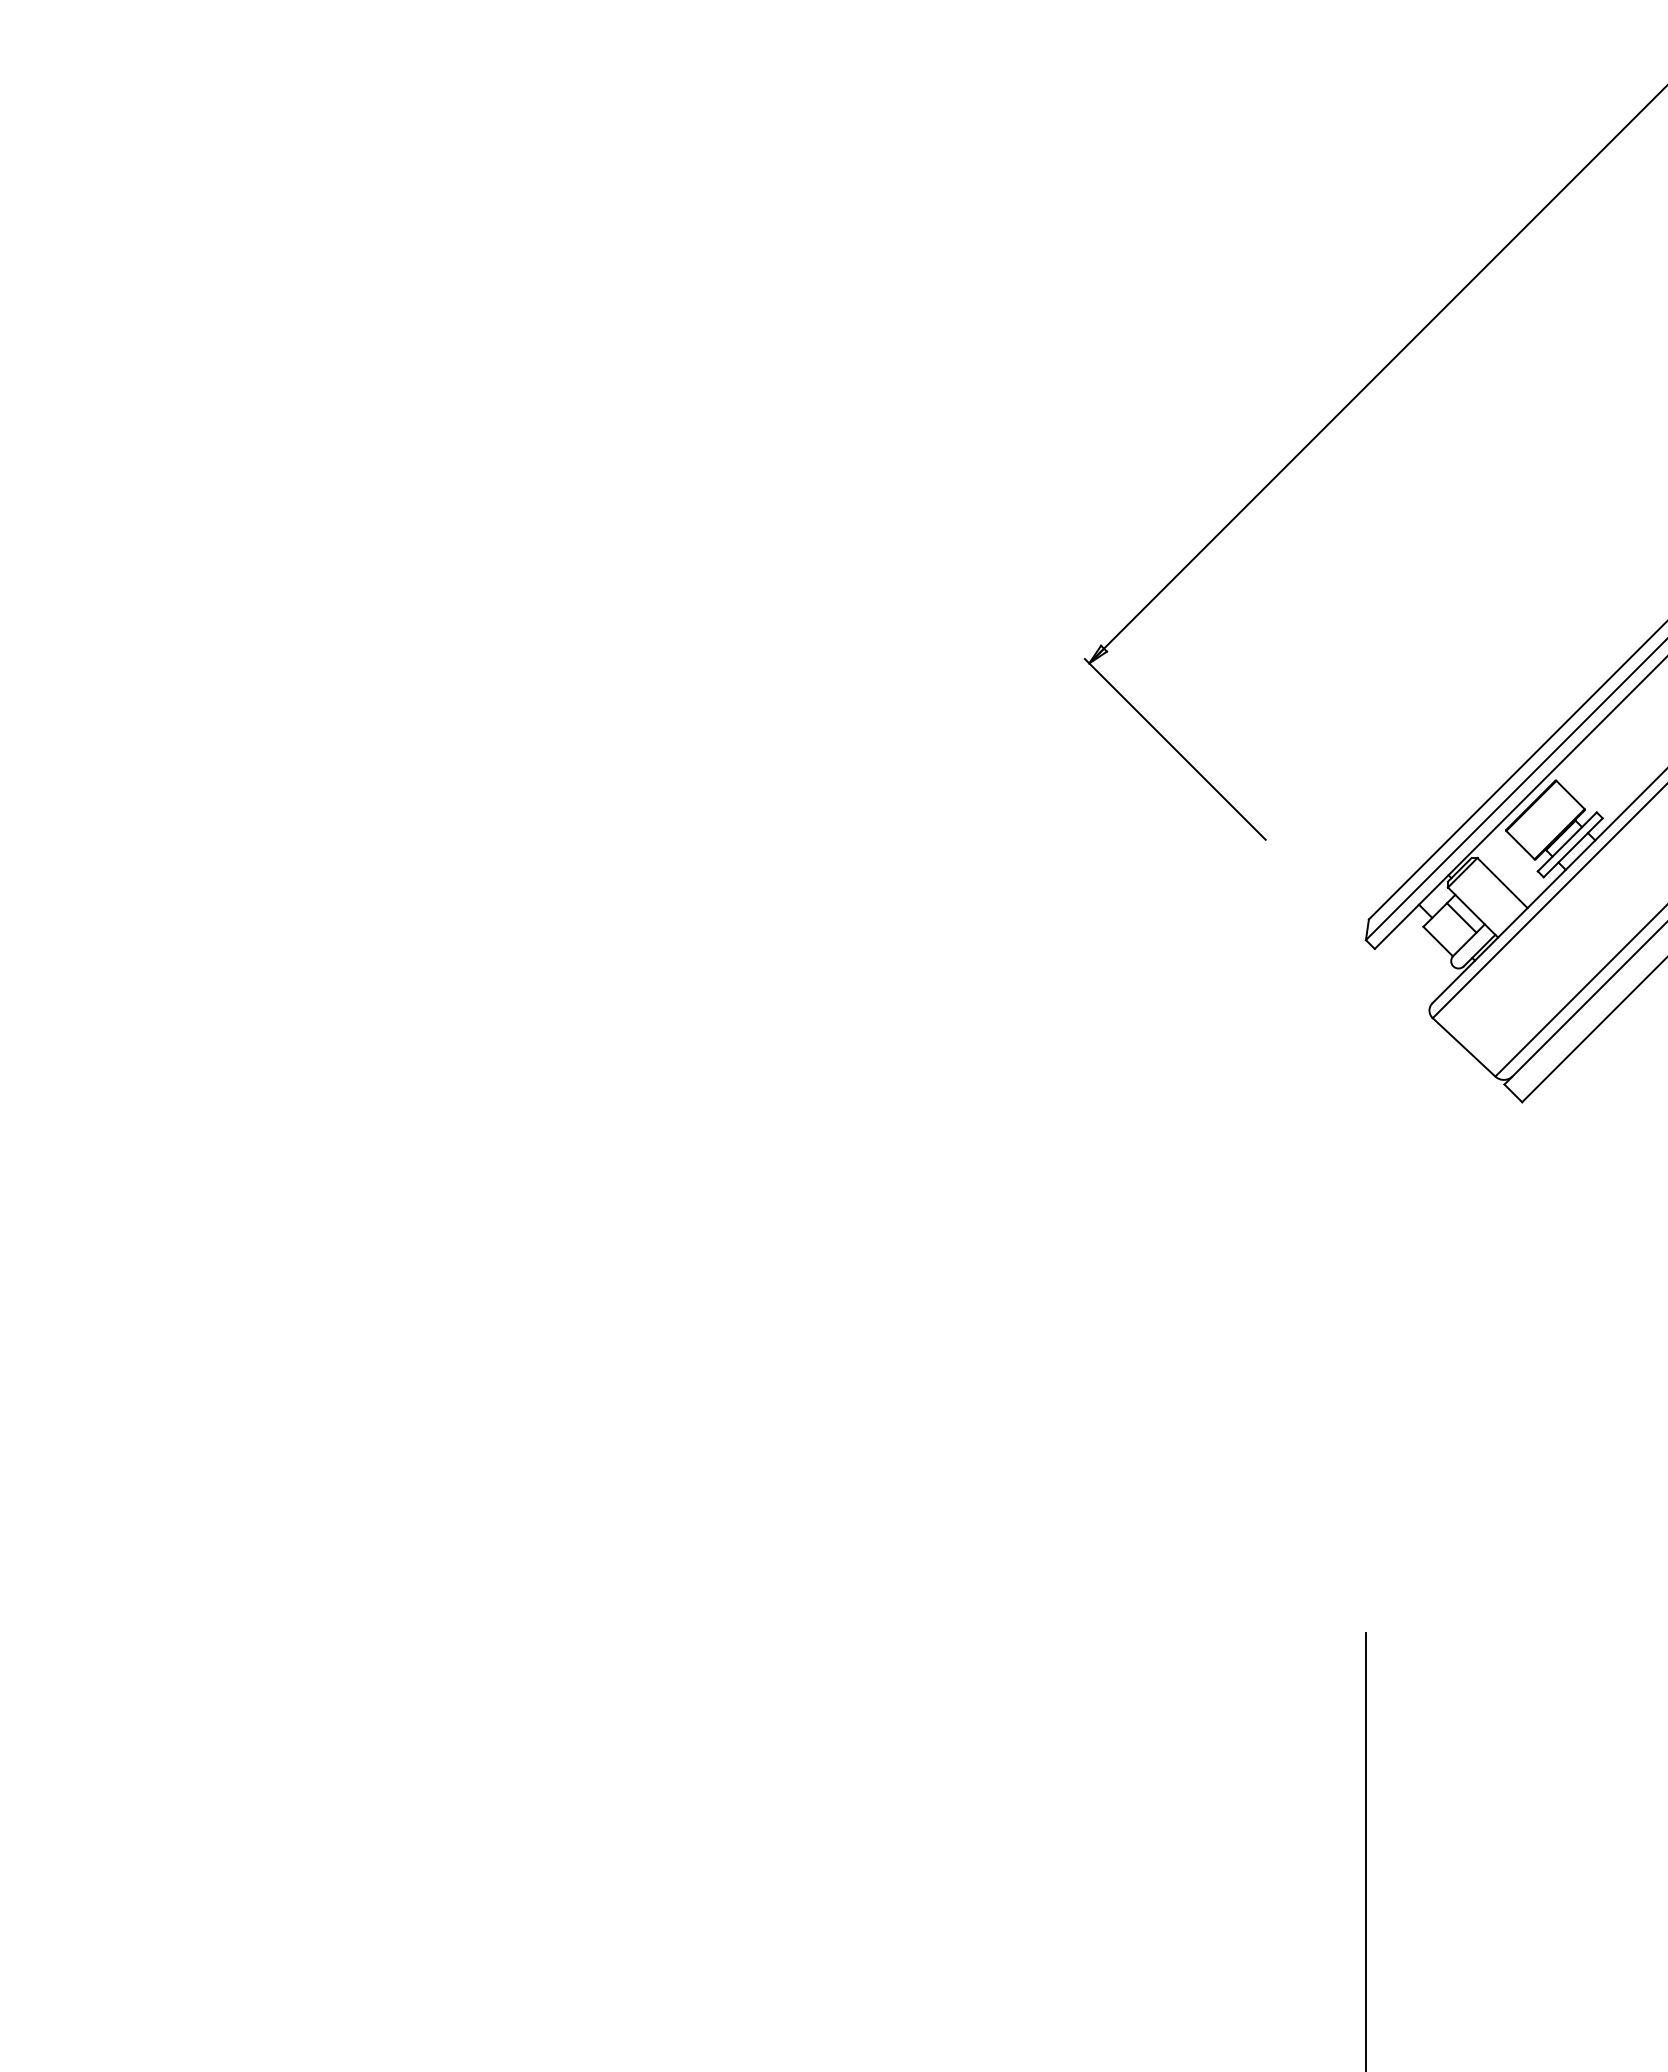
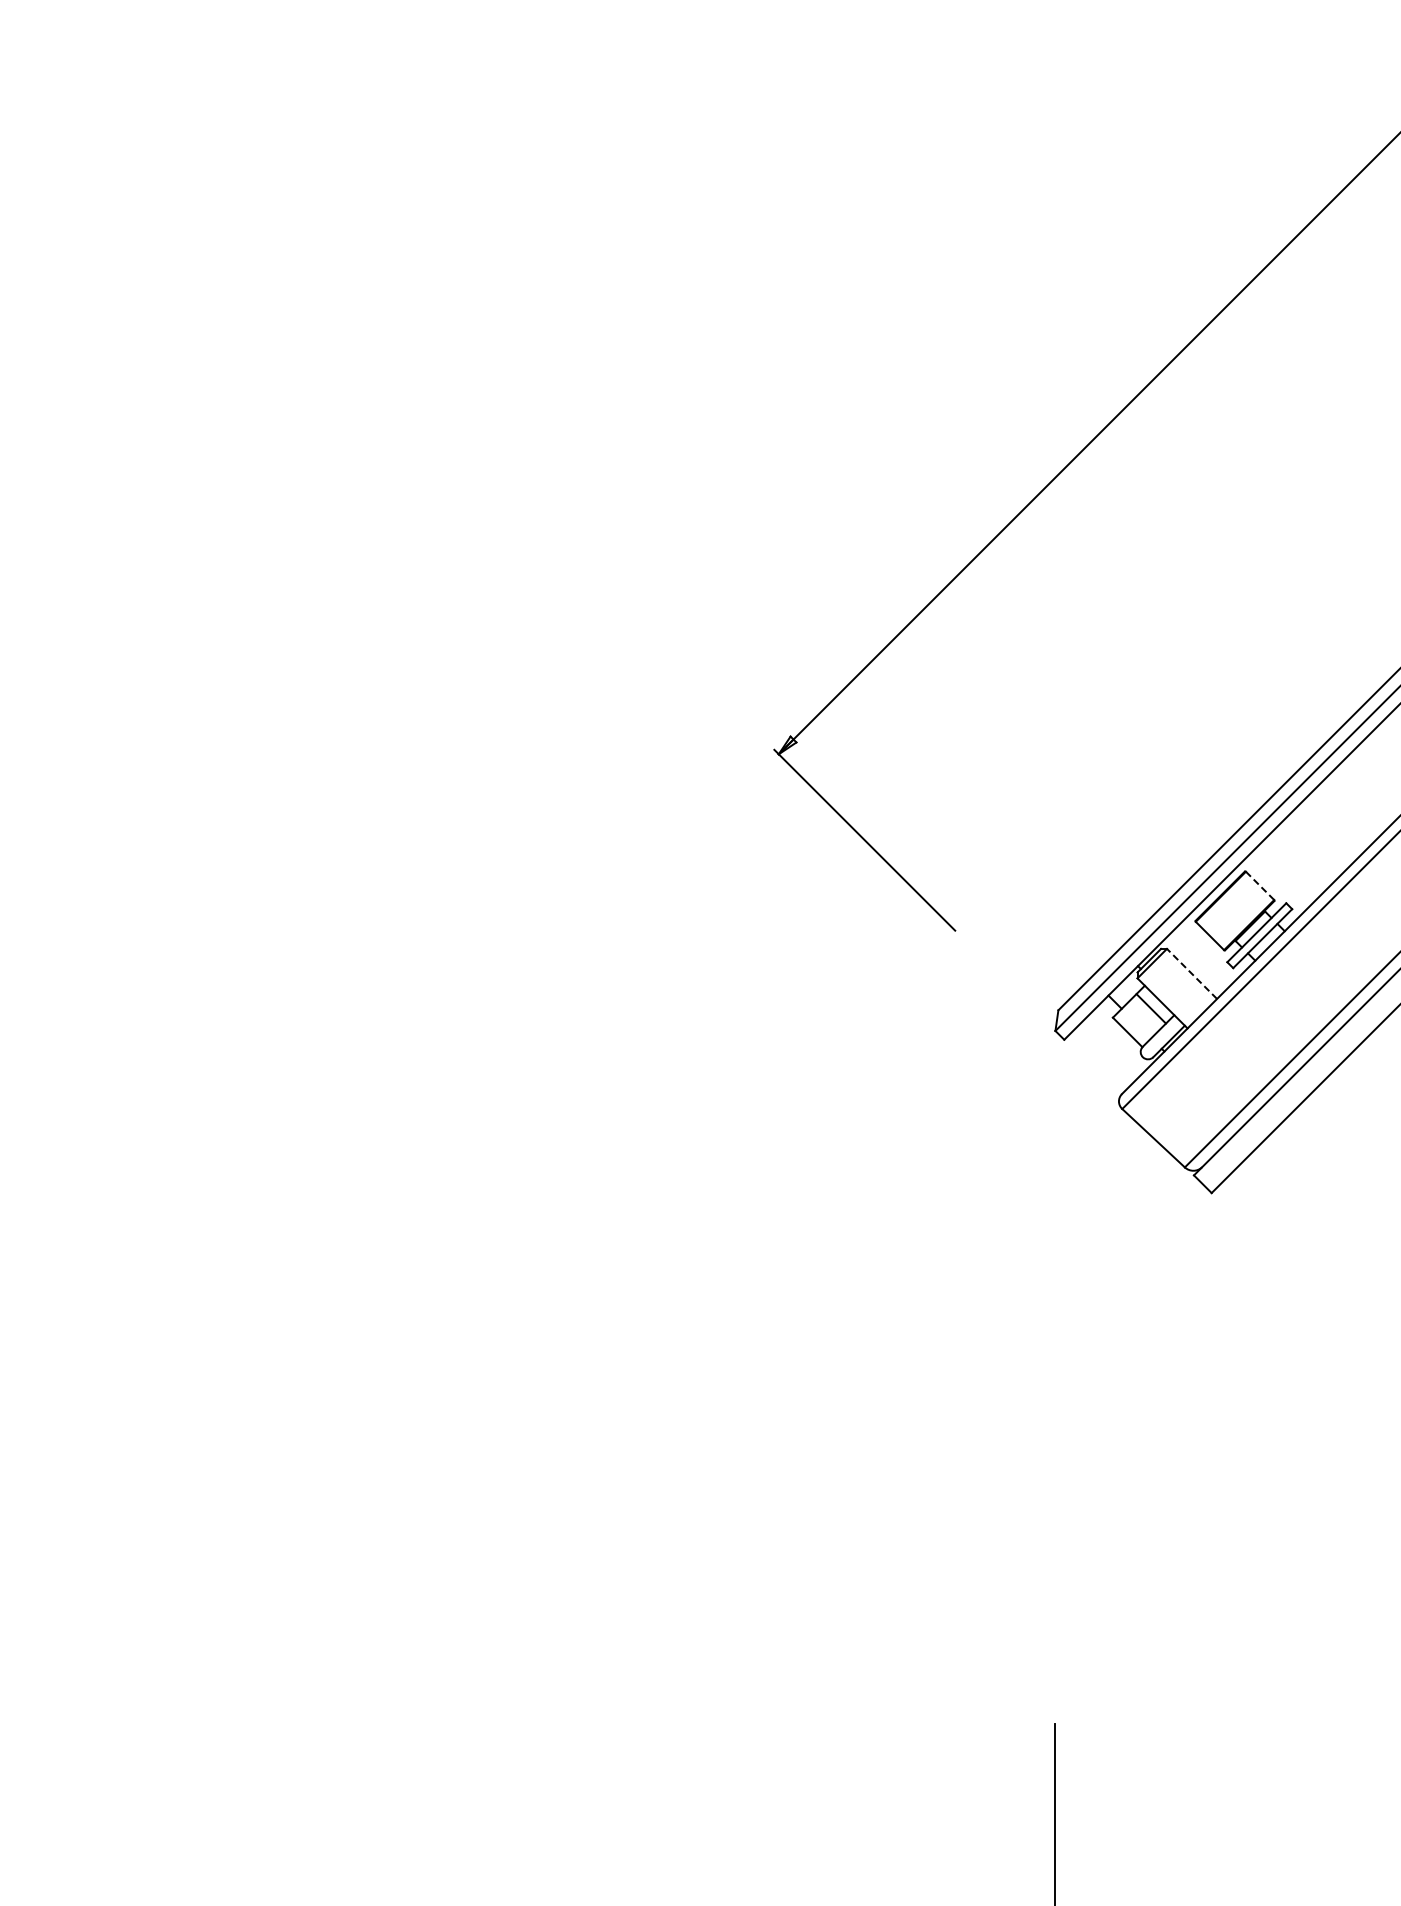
line: (1570, 794) -> (1260, 885), solid -> dashed
line: (1502, 882) -> (1192, 973), solid -> dashed

